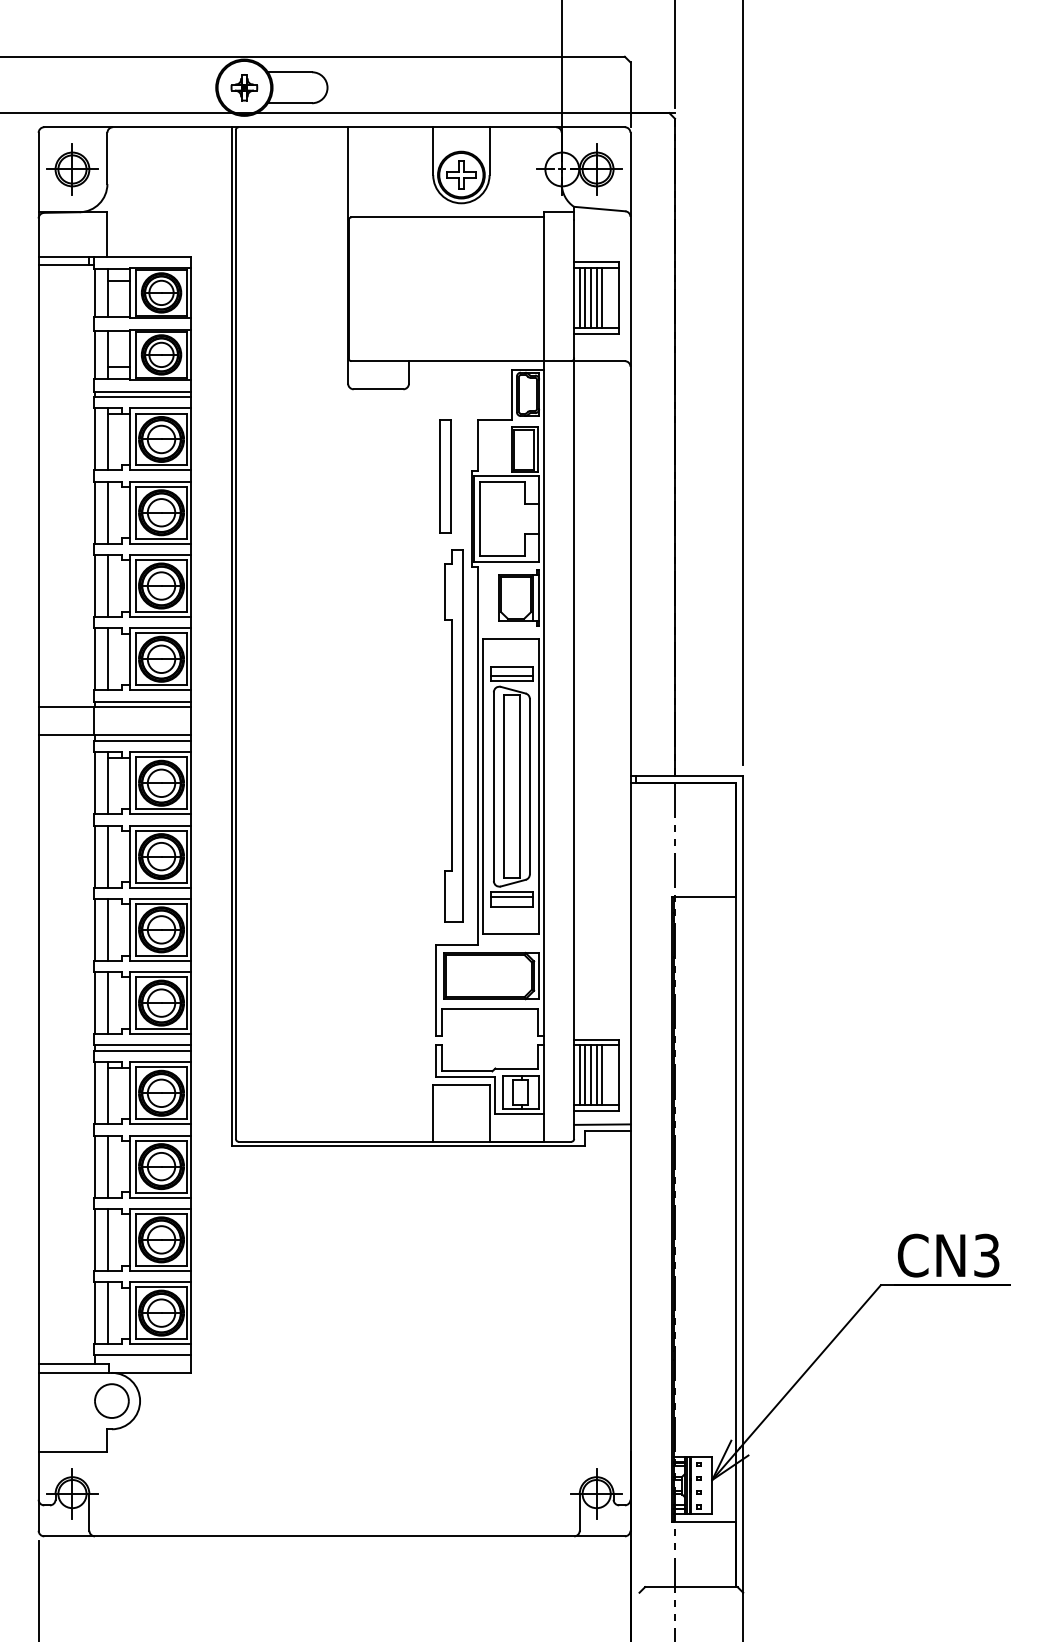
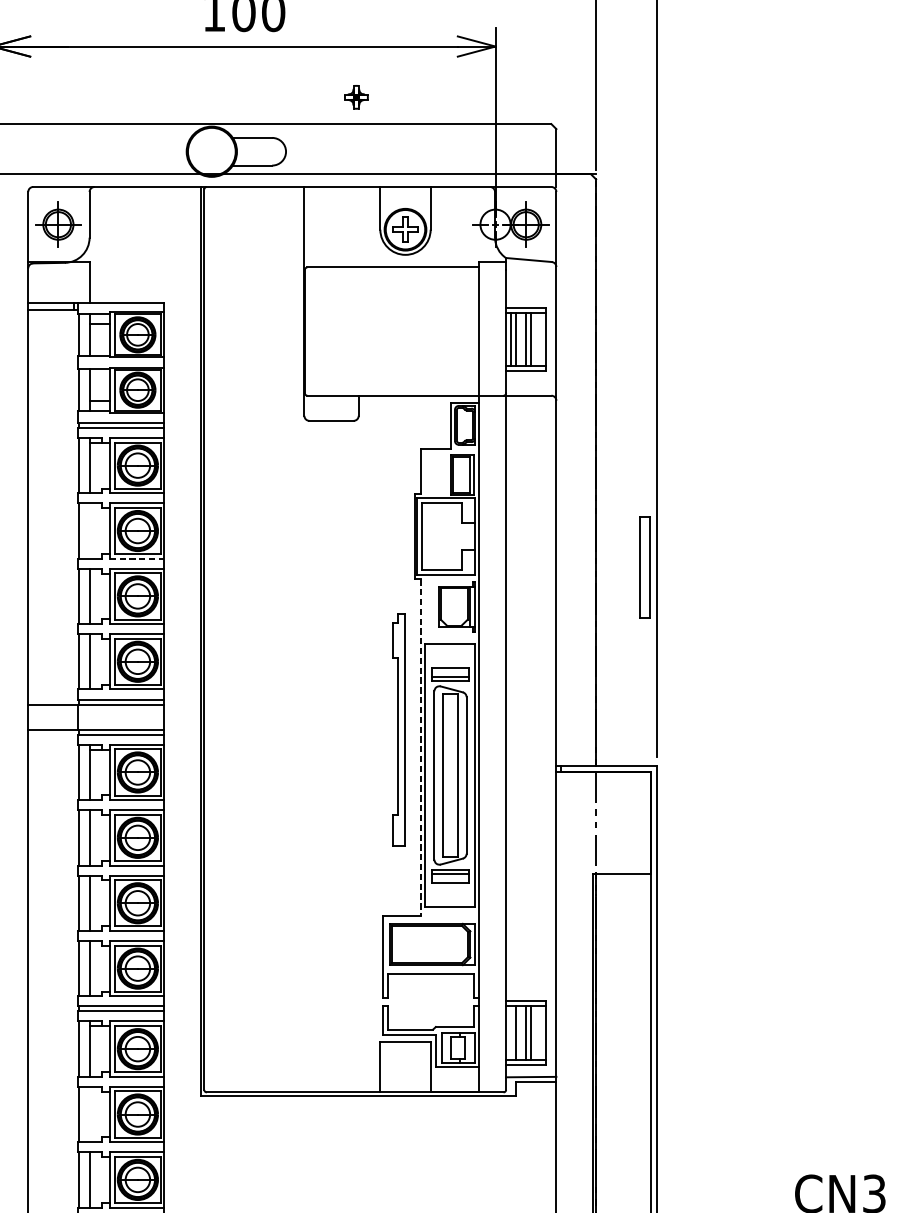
part: (244, 87) -> (356, 97), moved
line: (591, 297) -> (521, 338), removed
part: (445, 476) -> (644, 567), moved
line: (107, 512) -> (89, 530), removed
line: (160, 543) -> (136, 558), solid -> dashed
part: (453, 735) -> (398, 729), size x0.7
line: (478, 755) -> (420, 747), solid -> dashed
line: (579, 1075) -> (510, 1033), removed
line: (591, 1075) -> (521, 1033), removed
line: (107, 1166) -> (89, 1114), removed

